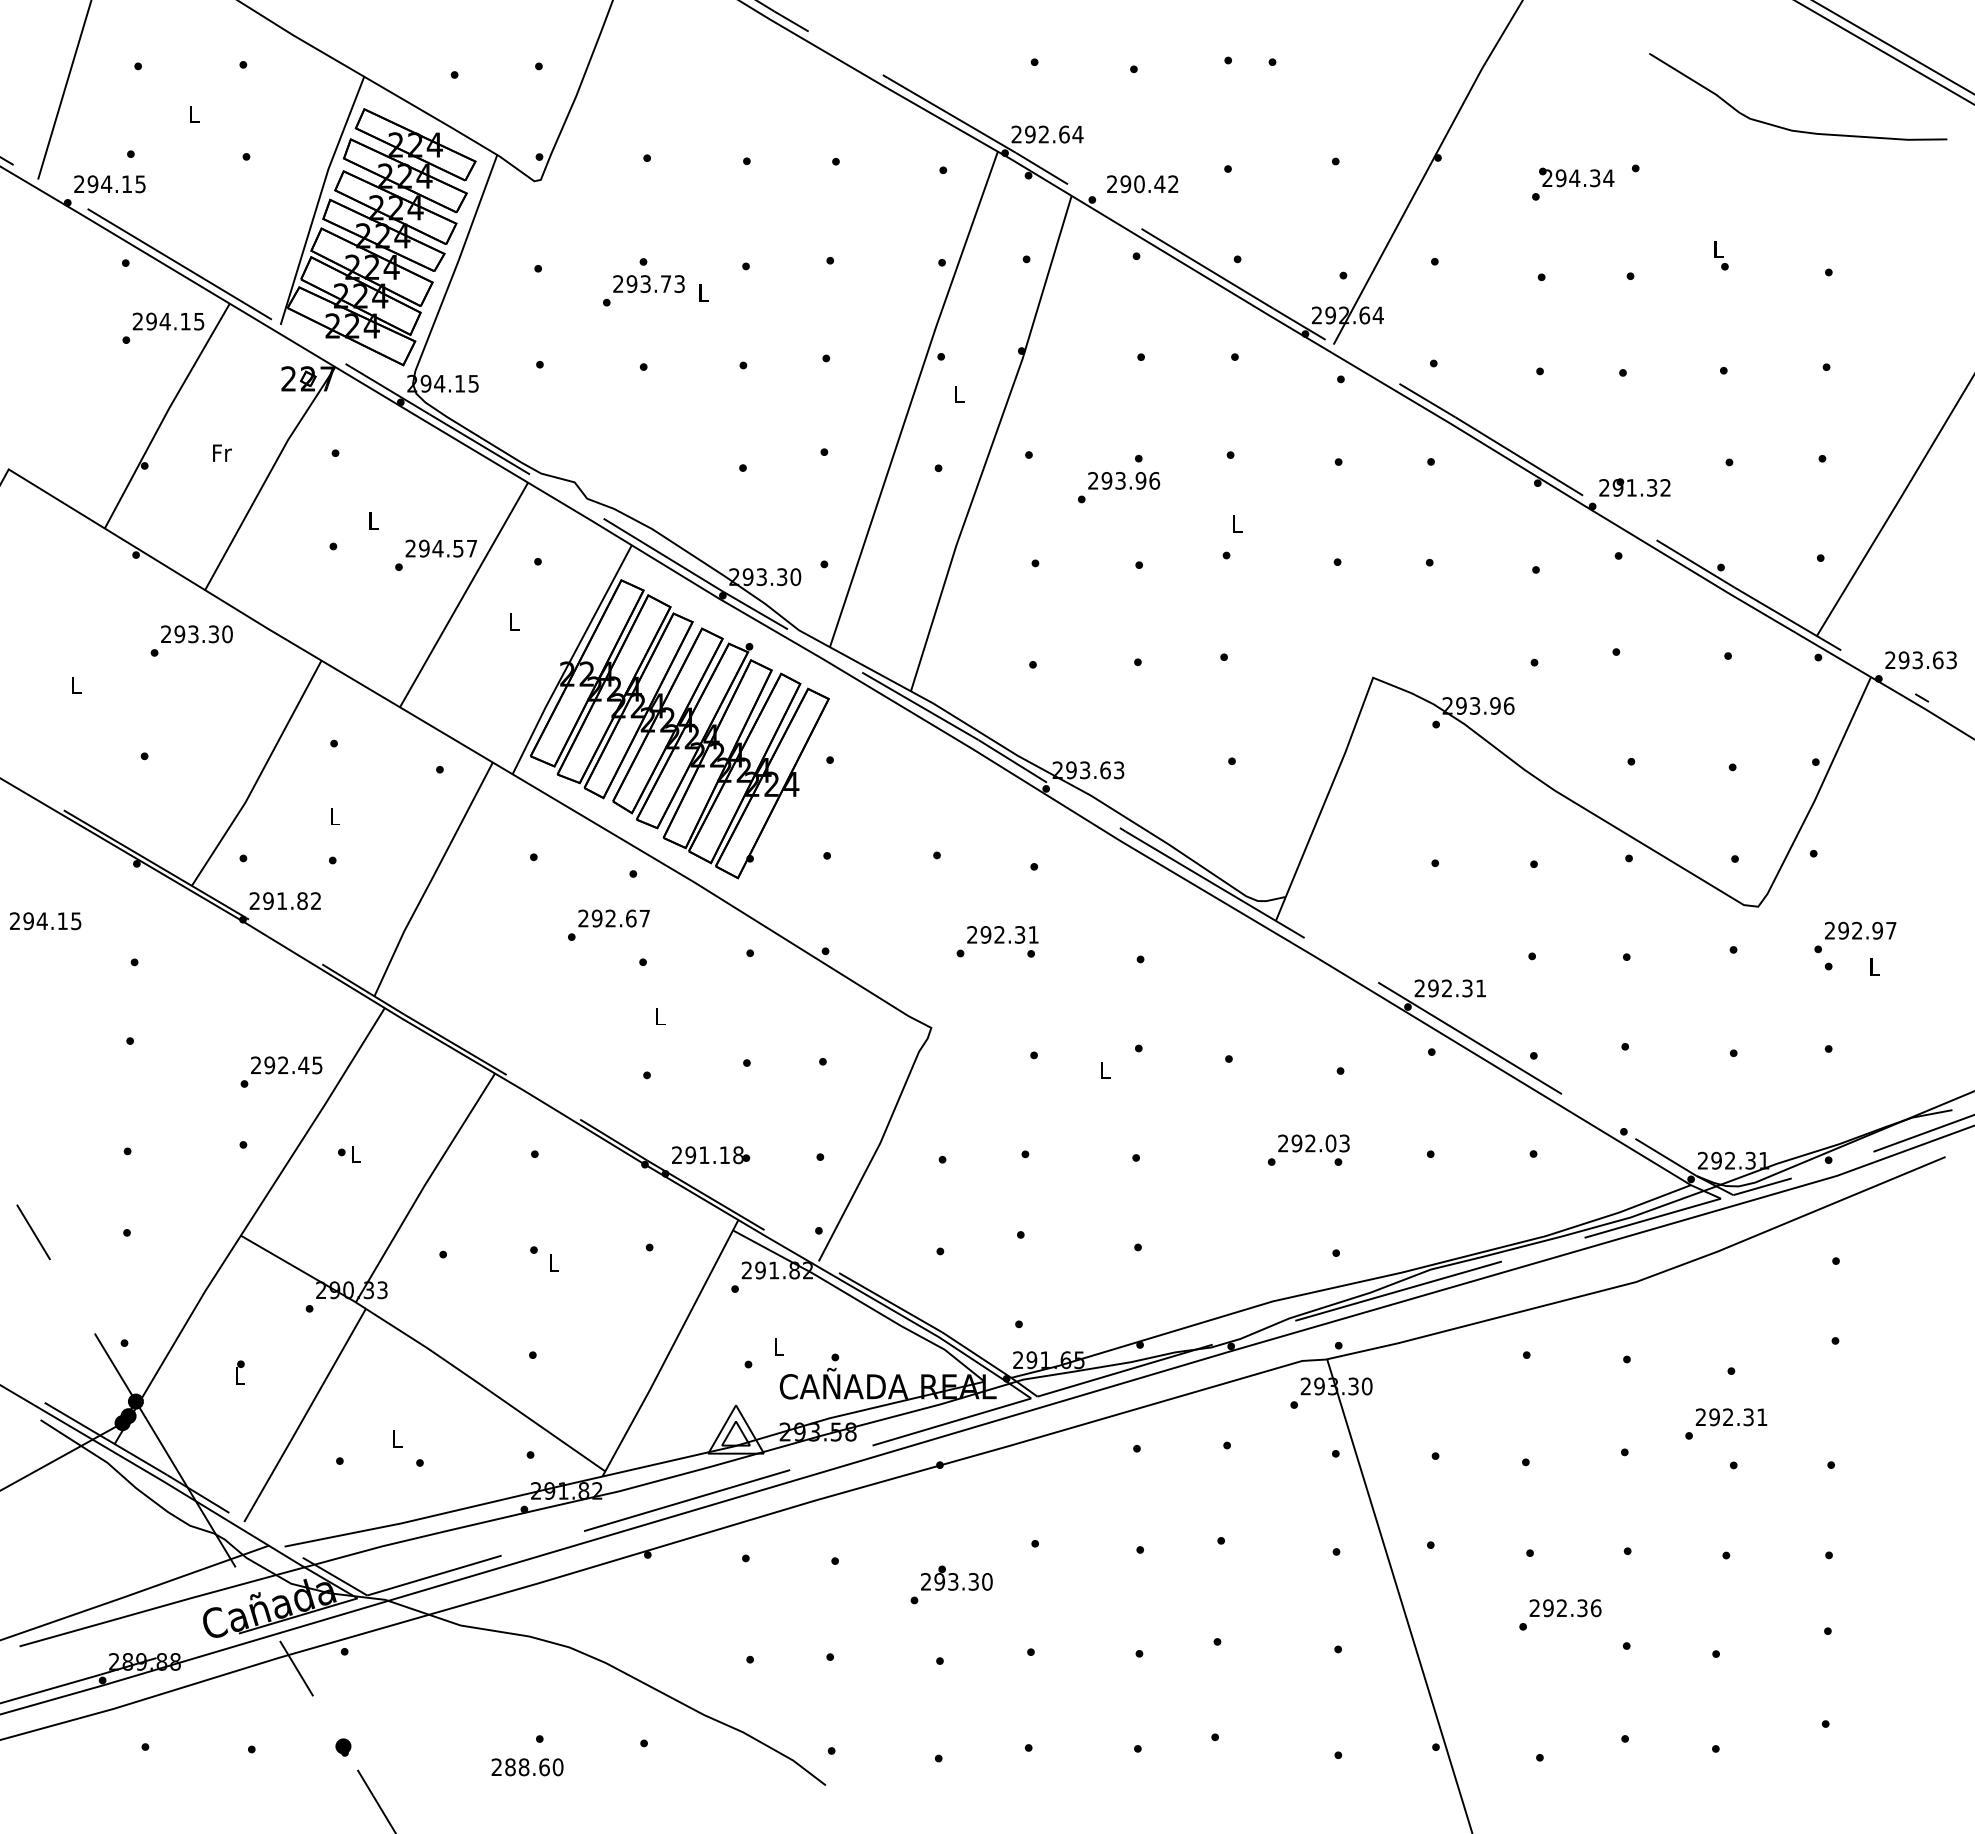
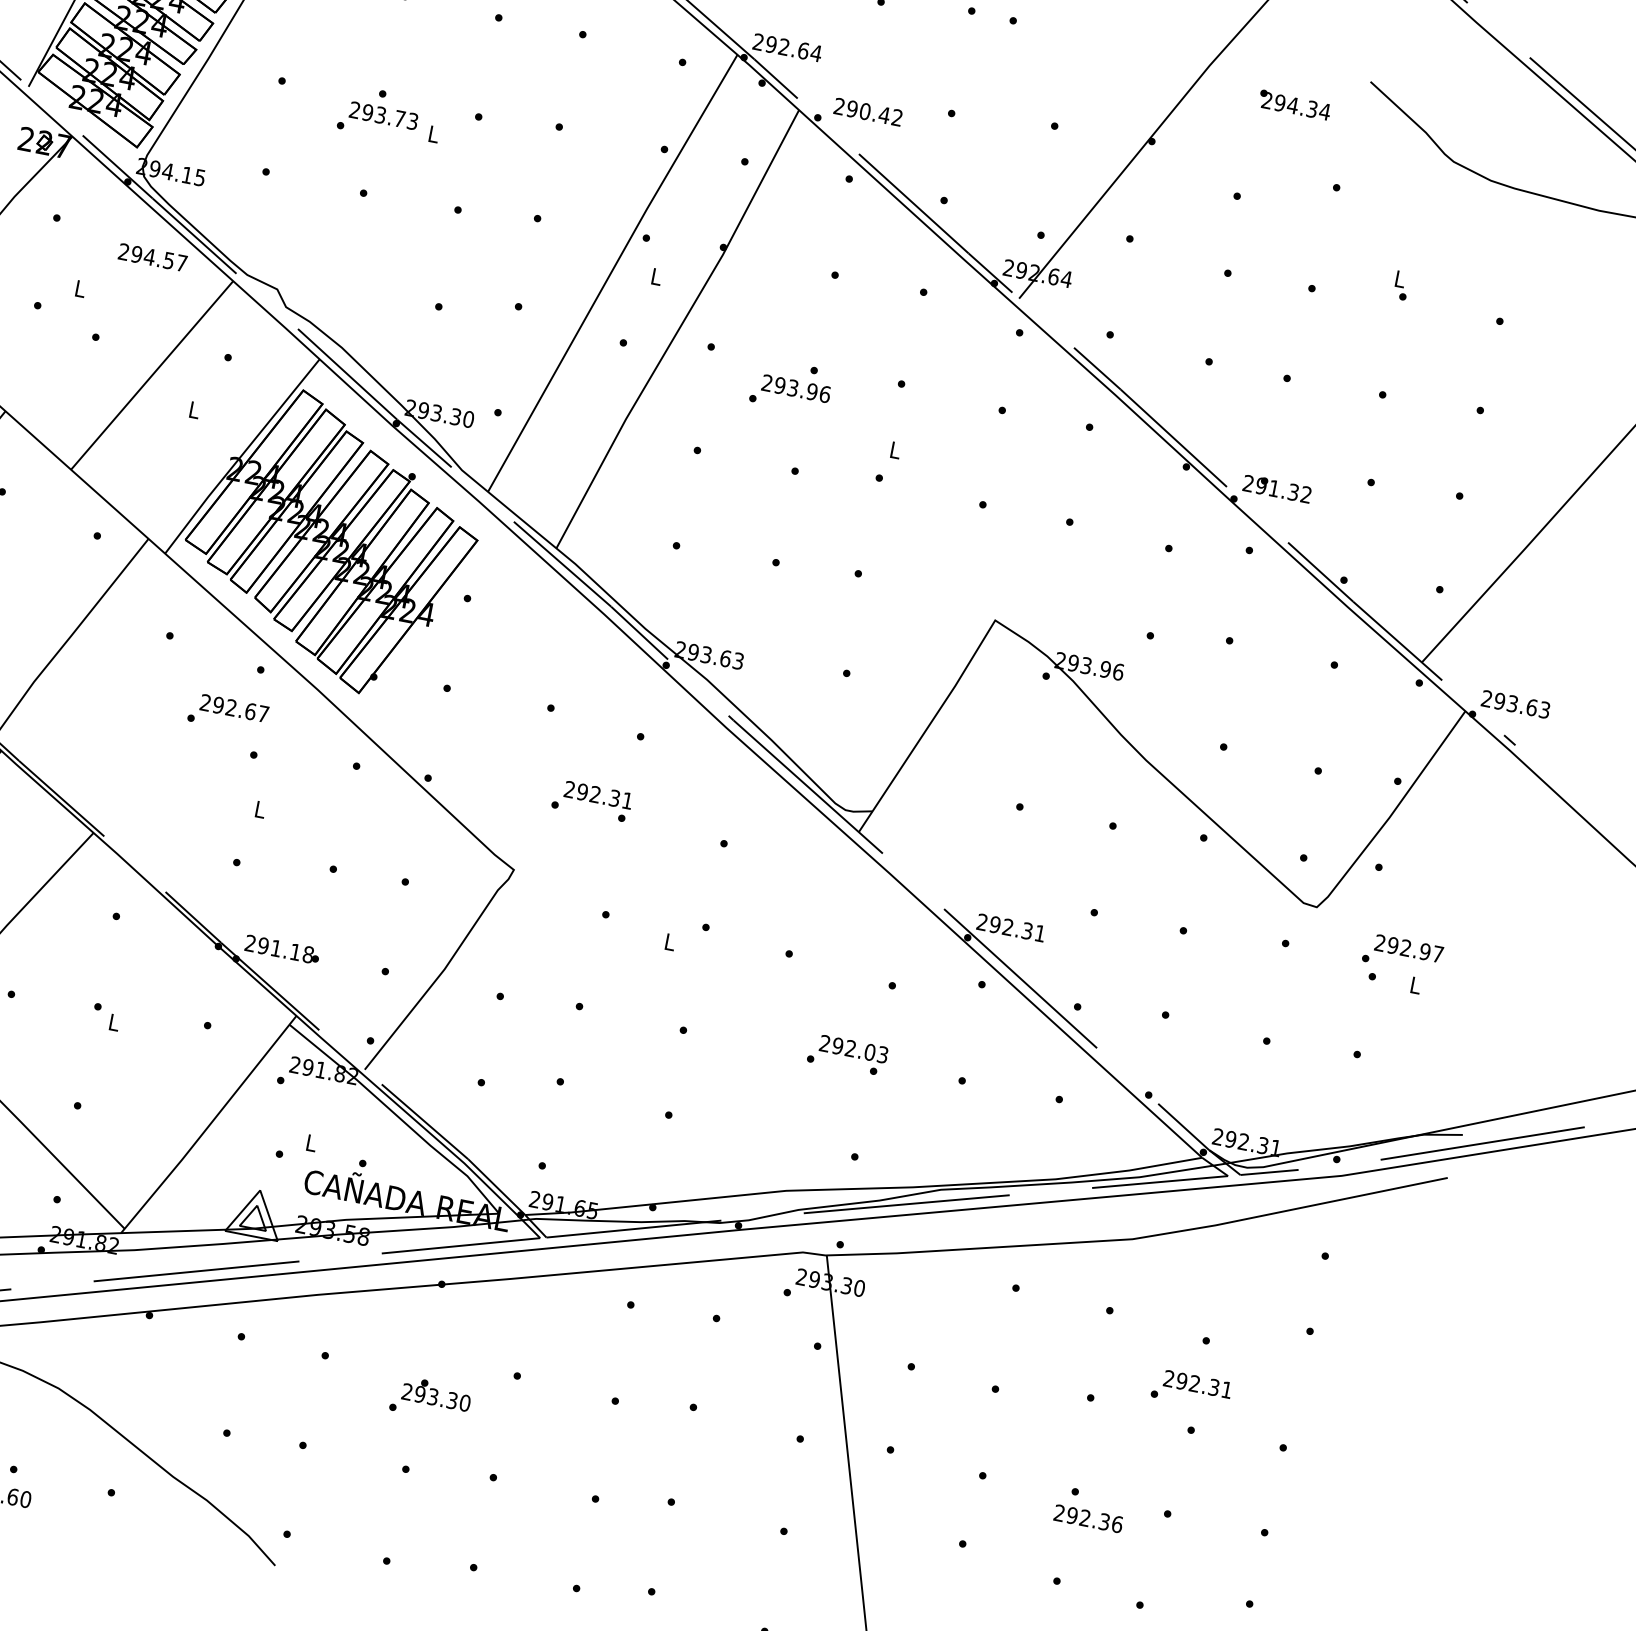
text: (1576, 177) -> (1294, 105), moved
text: (440, 548) -> (152, 257), moved
text: (1565, 1608) -> (1088, 1519), moved

